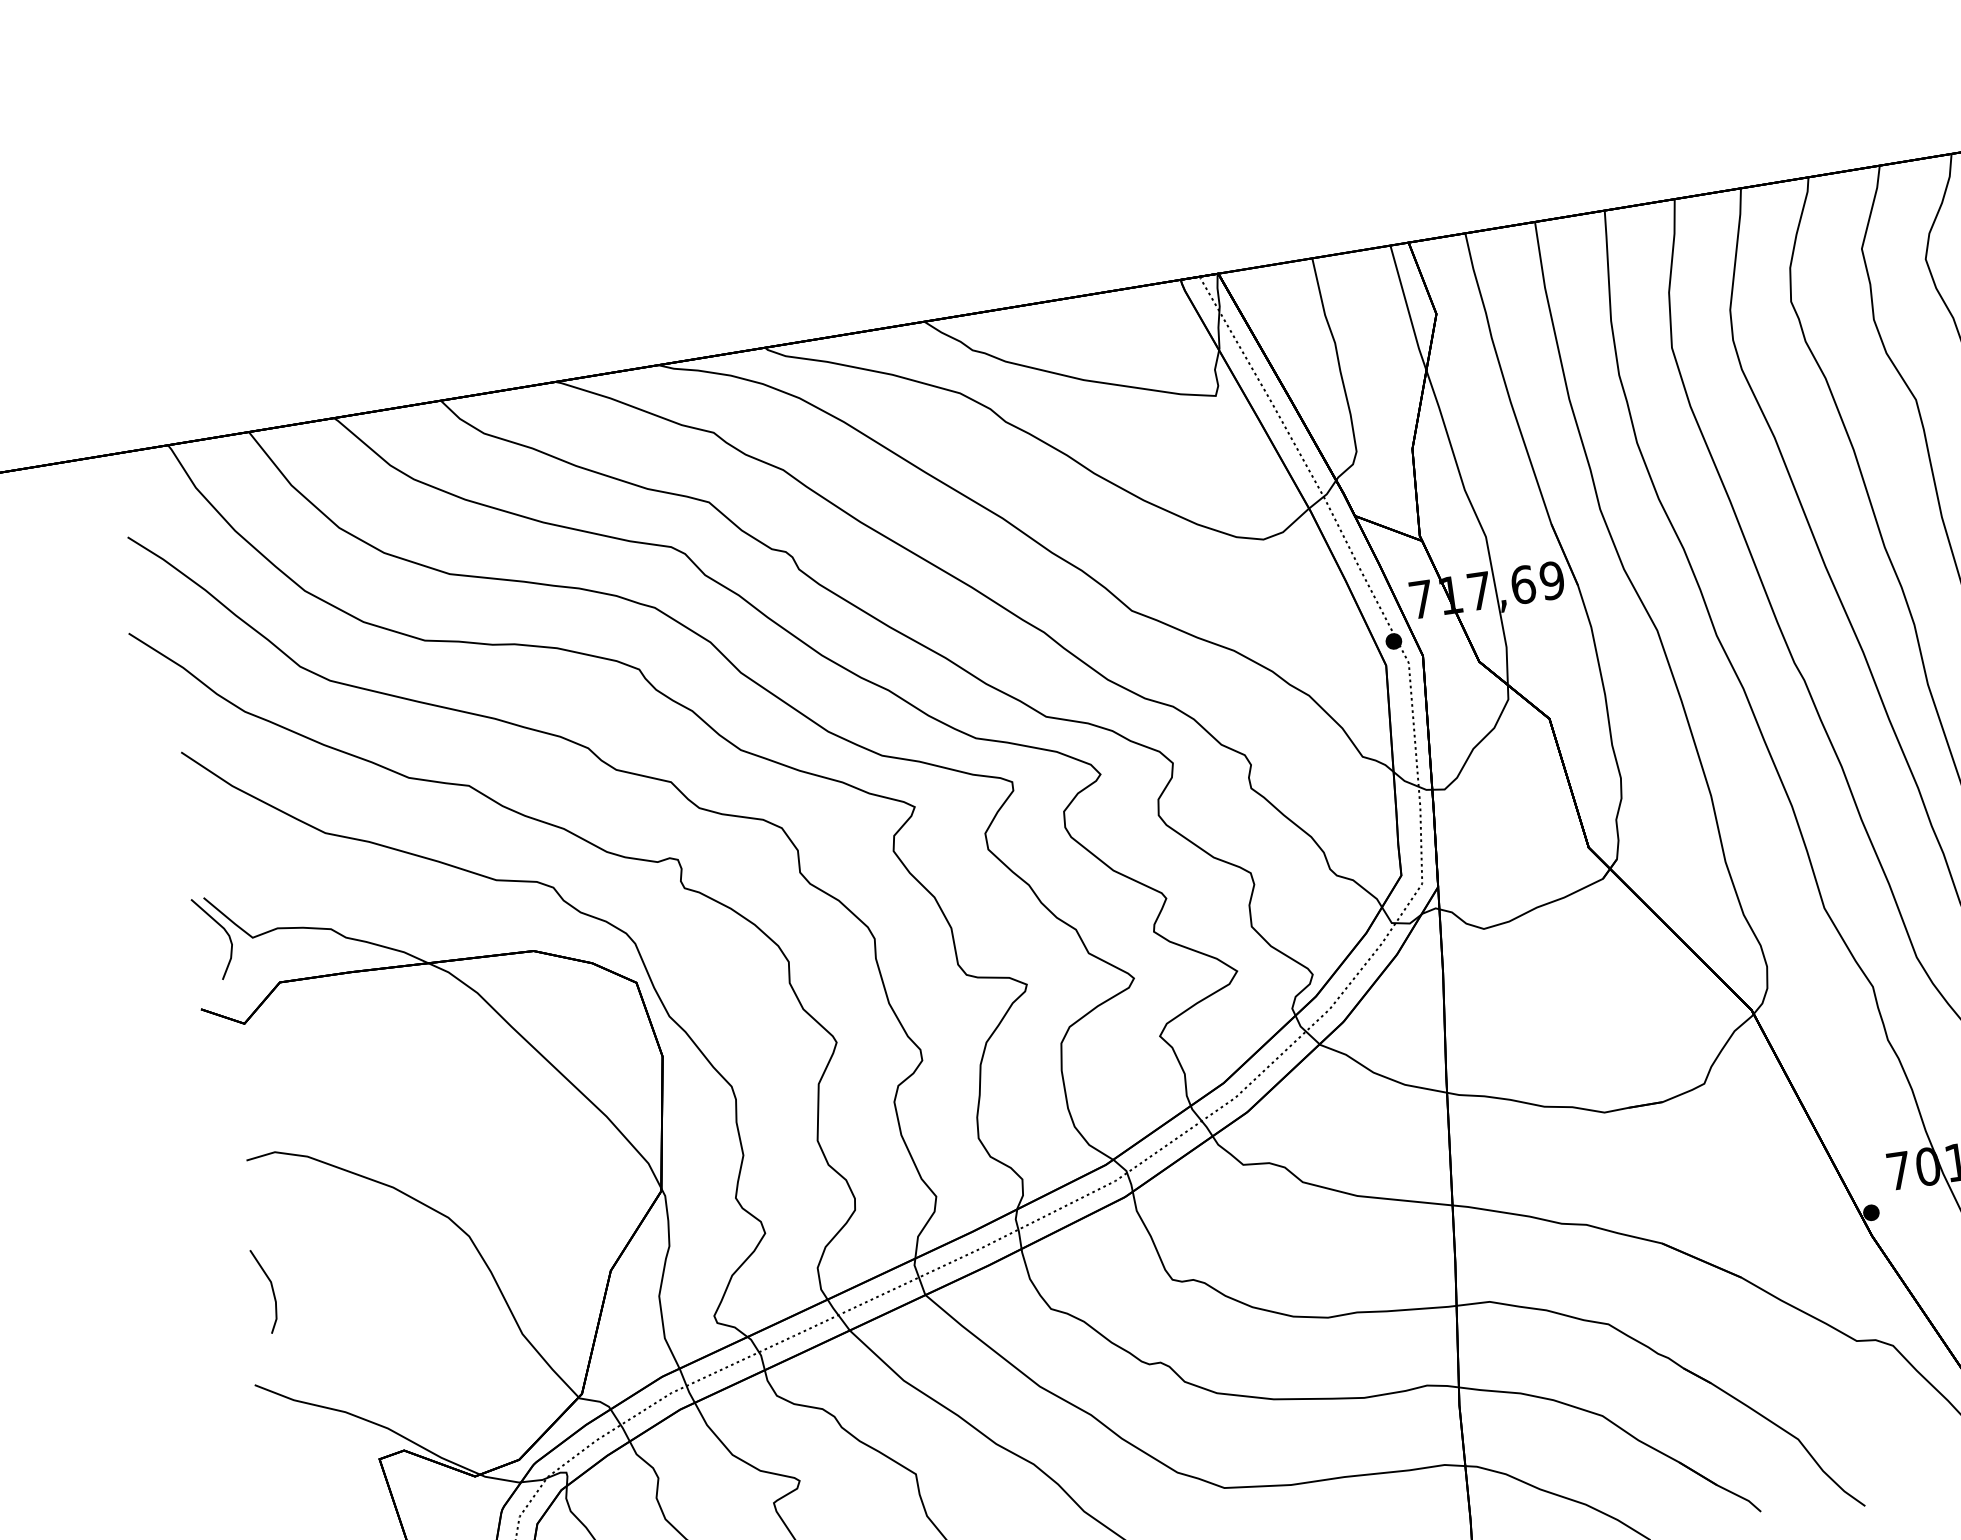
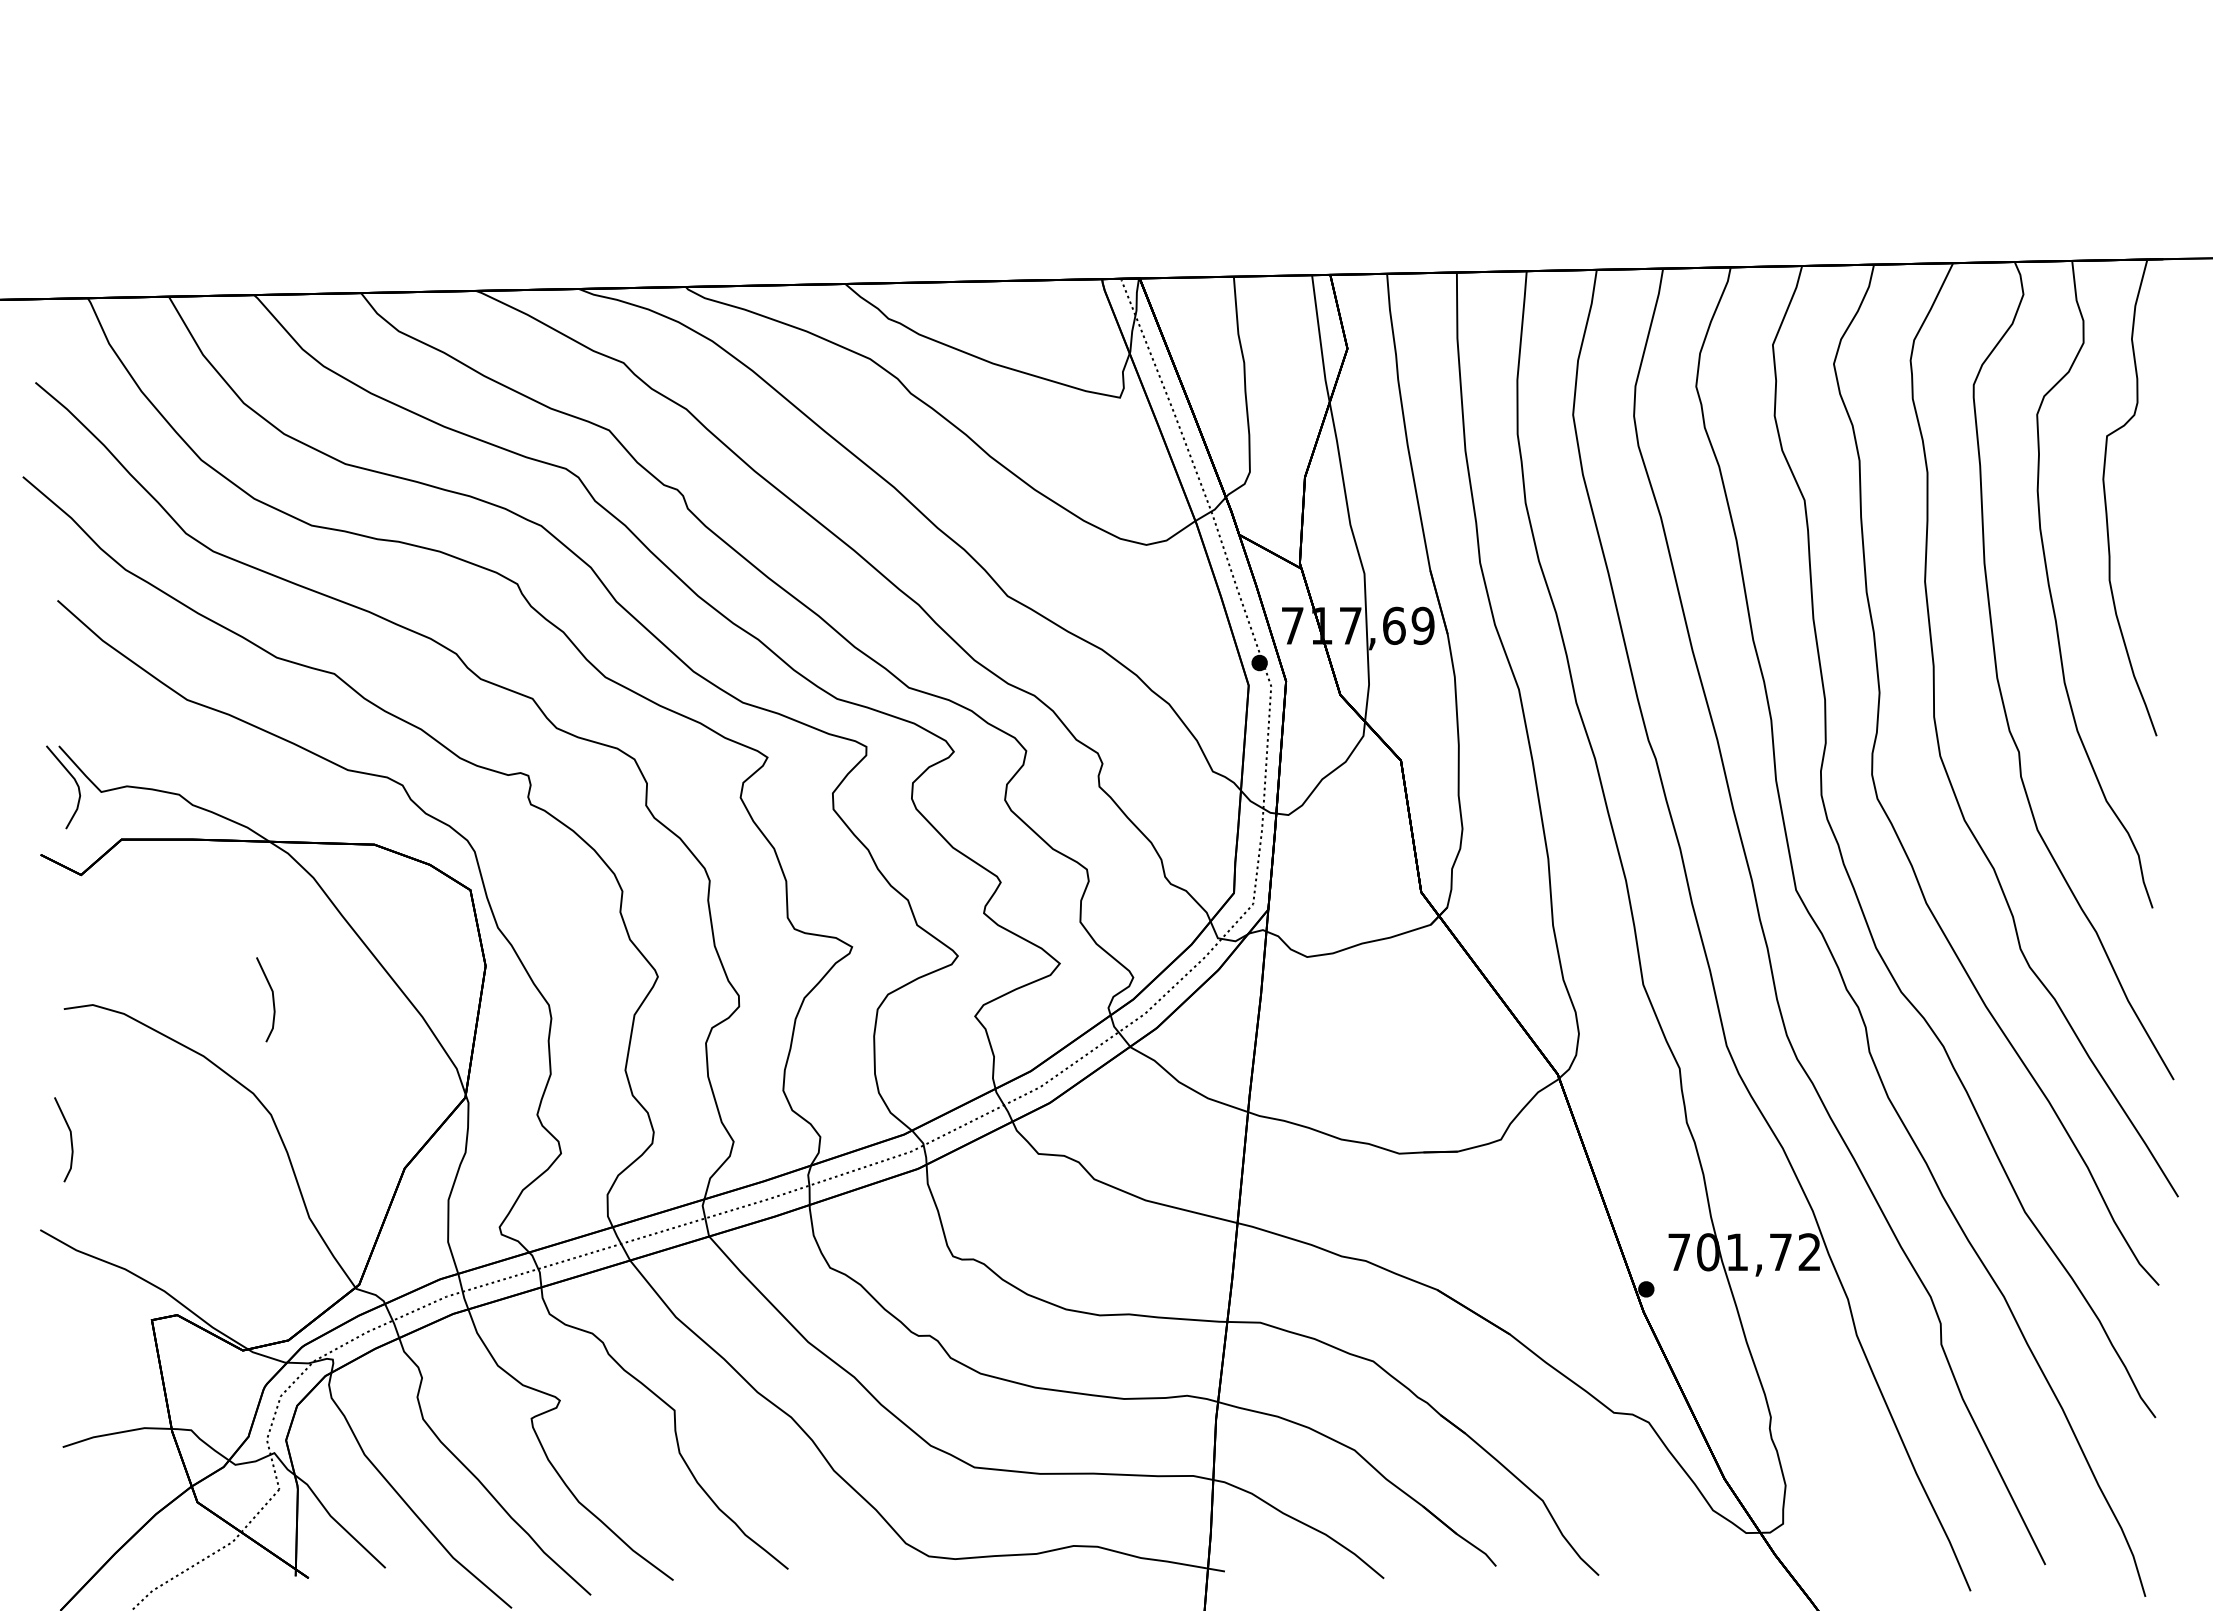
line: (454, 1120) -> (272, 999), added

